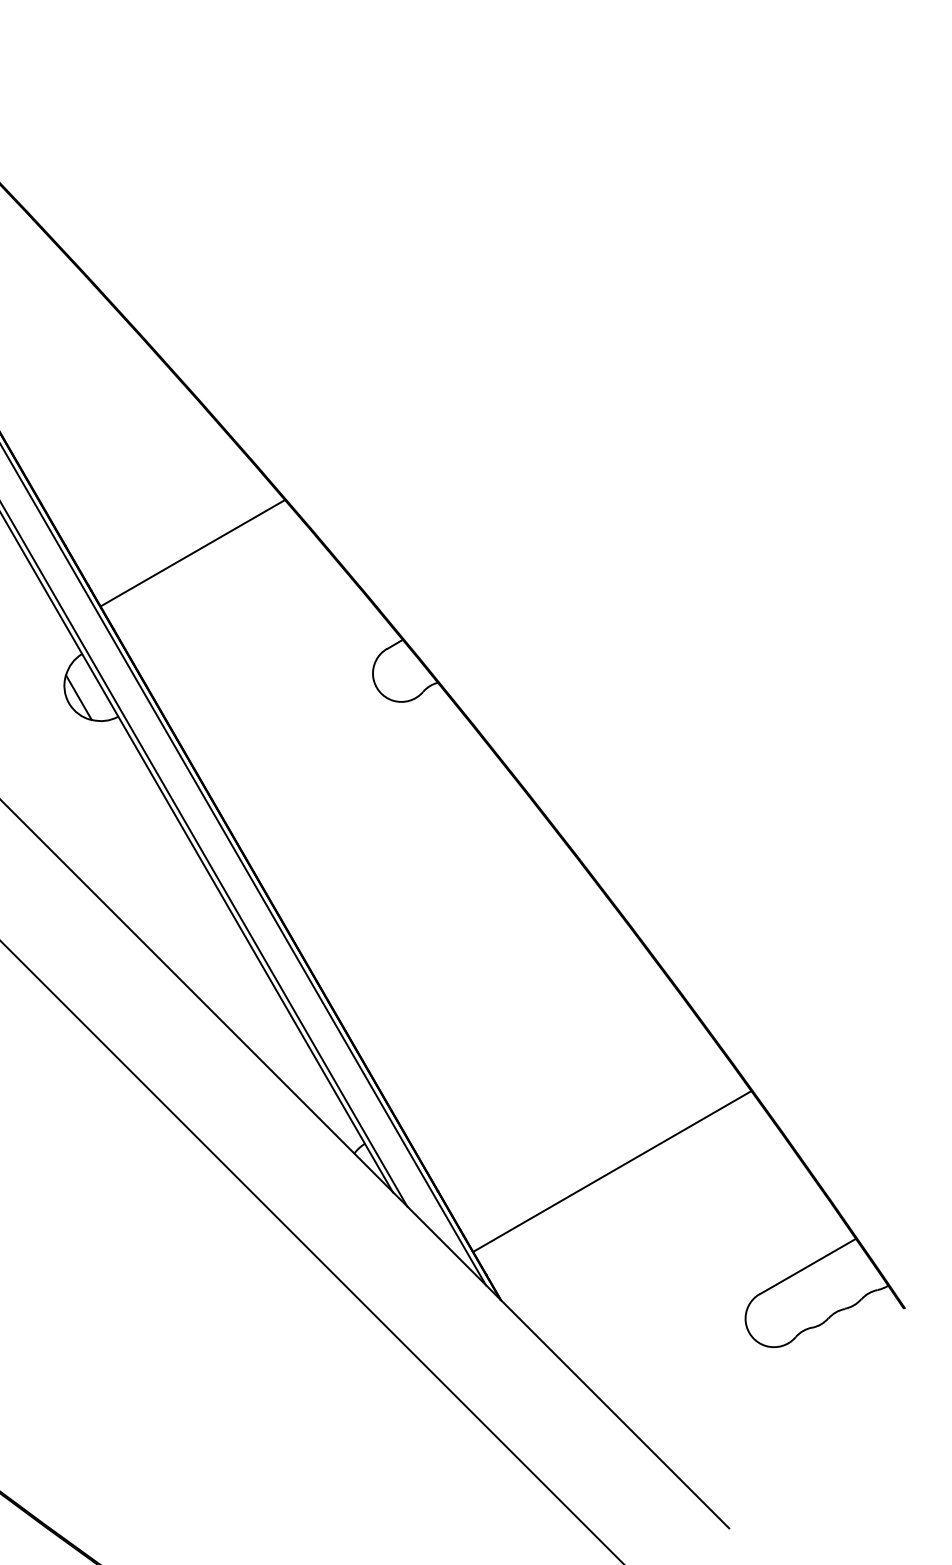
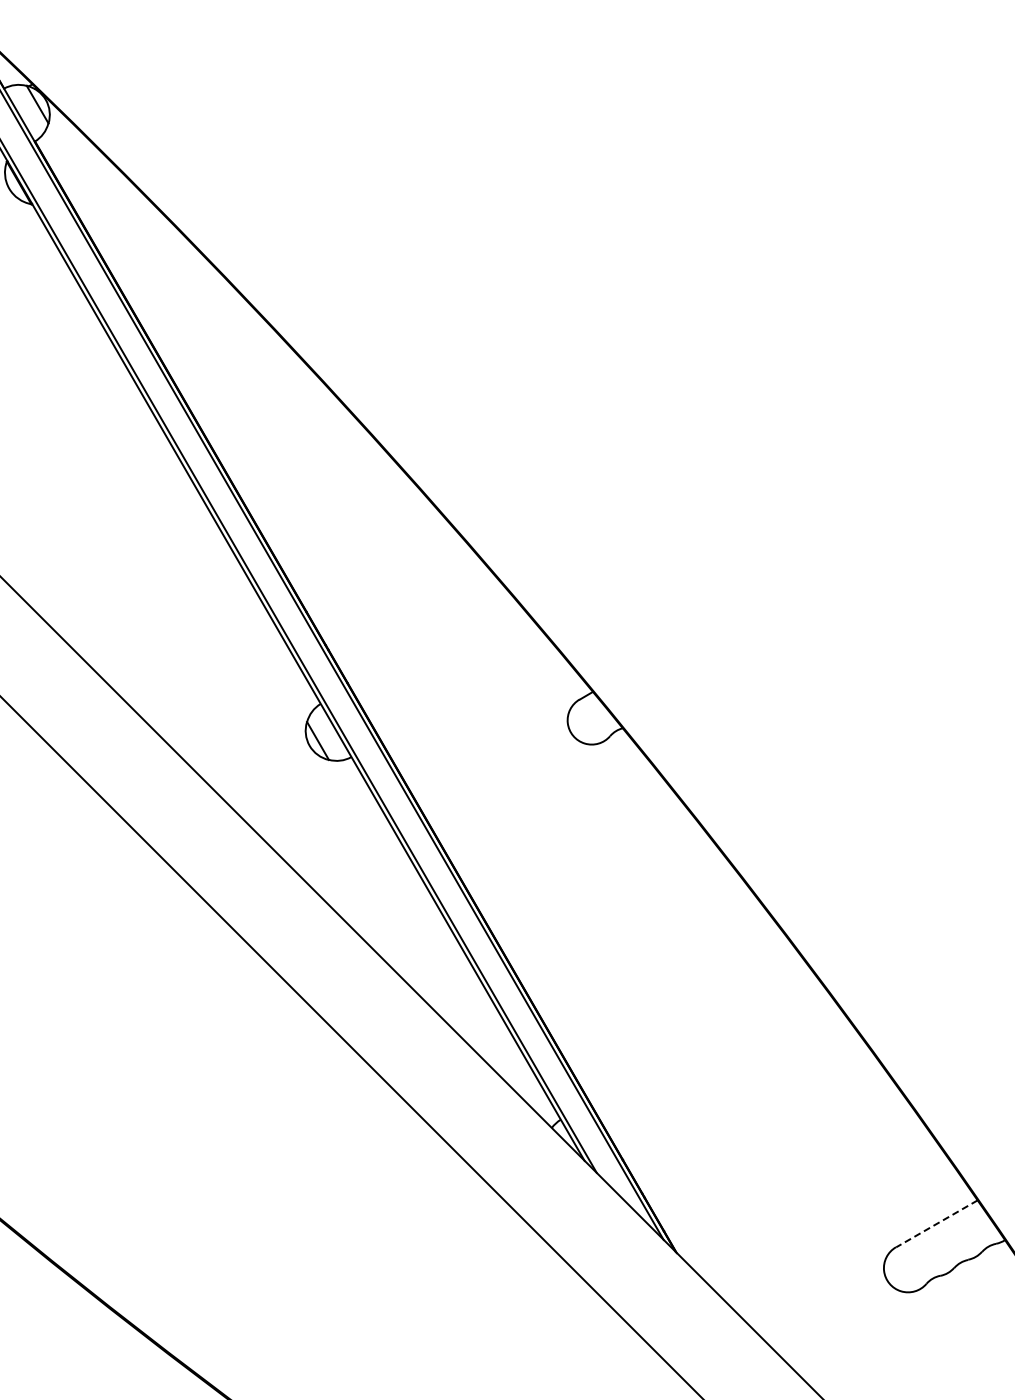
line: (192, 553) -> (414, 618), removed
line: (611, 1170) -> (770, 1142), removed
line: (807, 1267) -> (936, 1224), solid -> dashed

